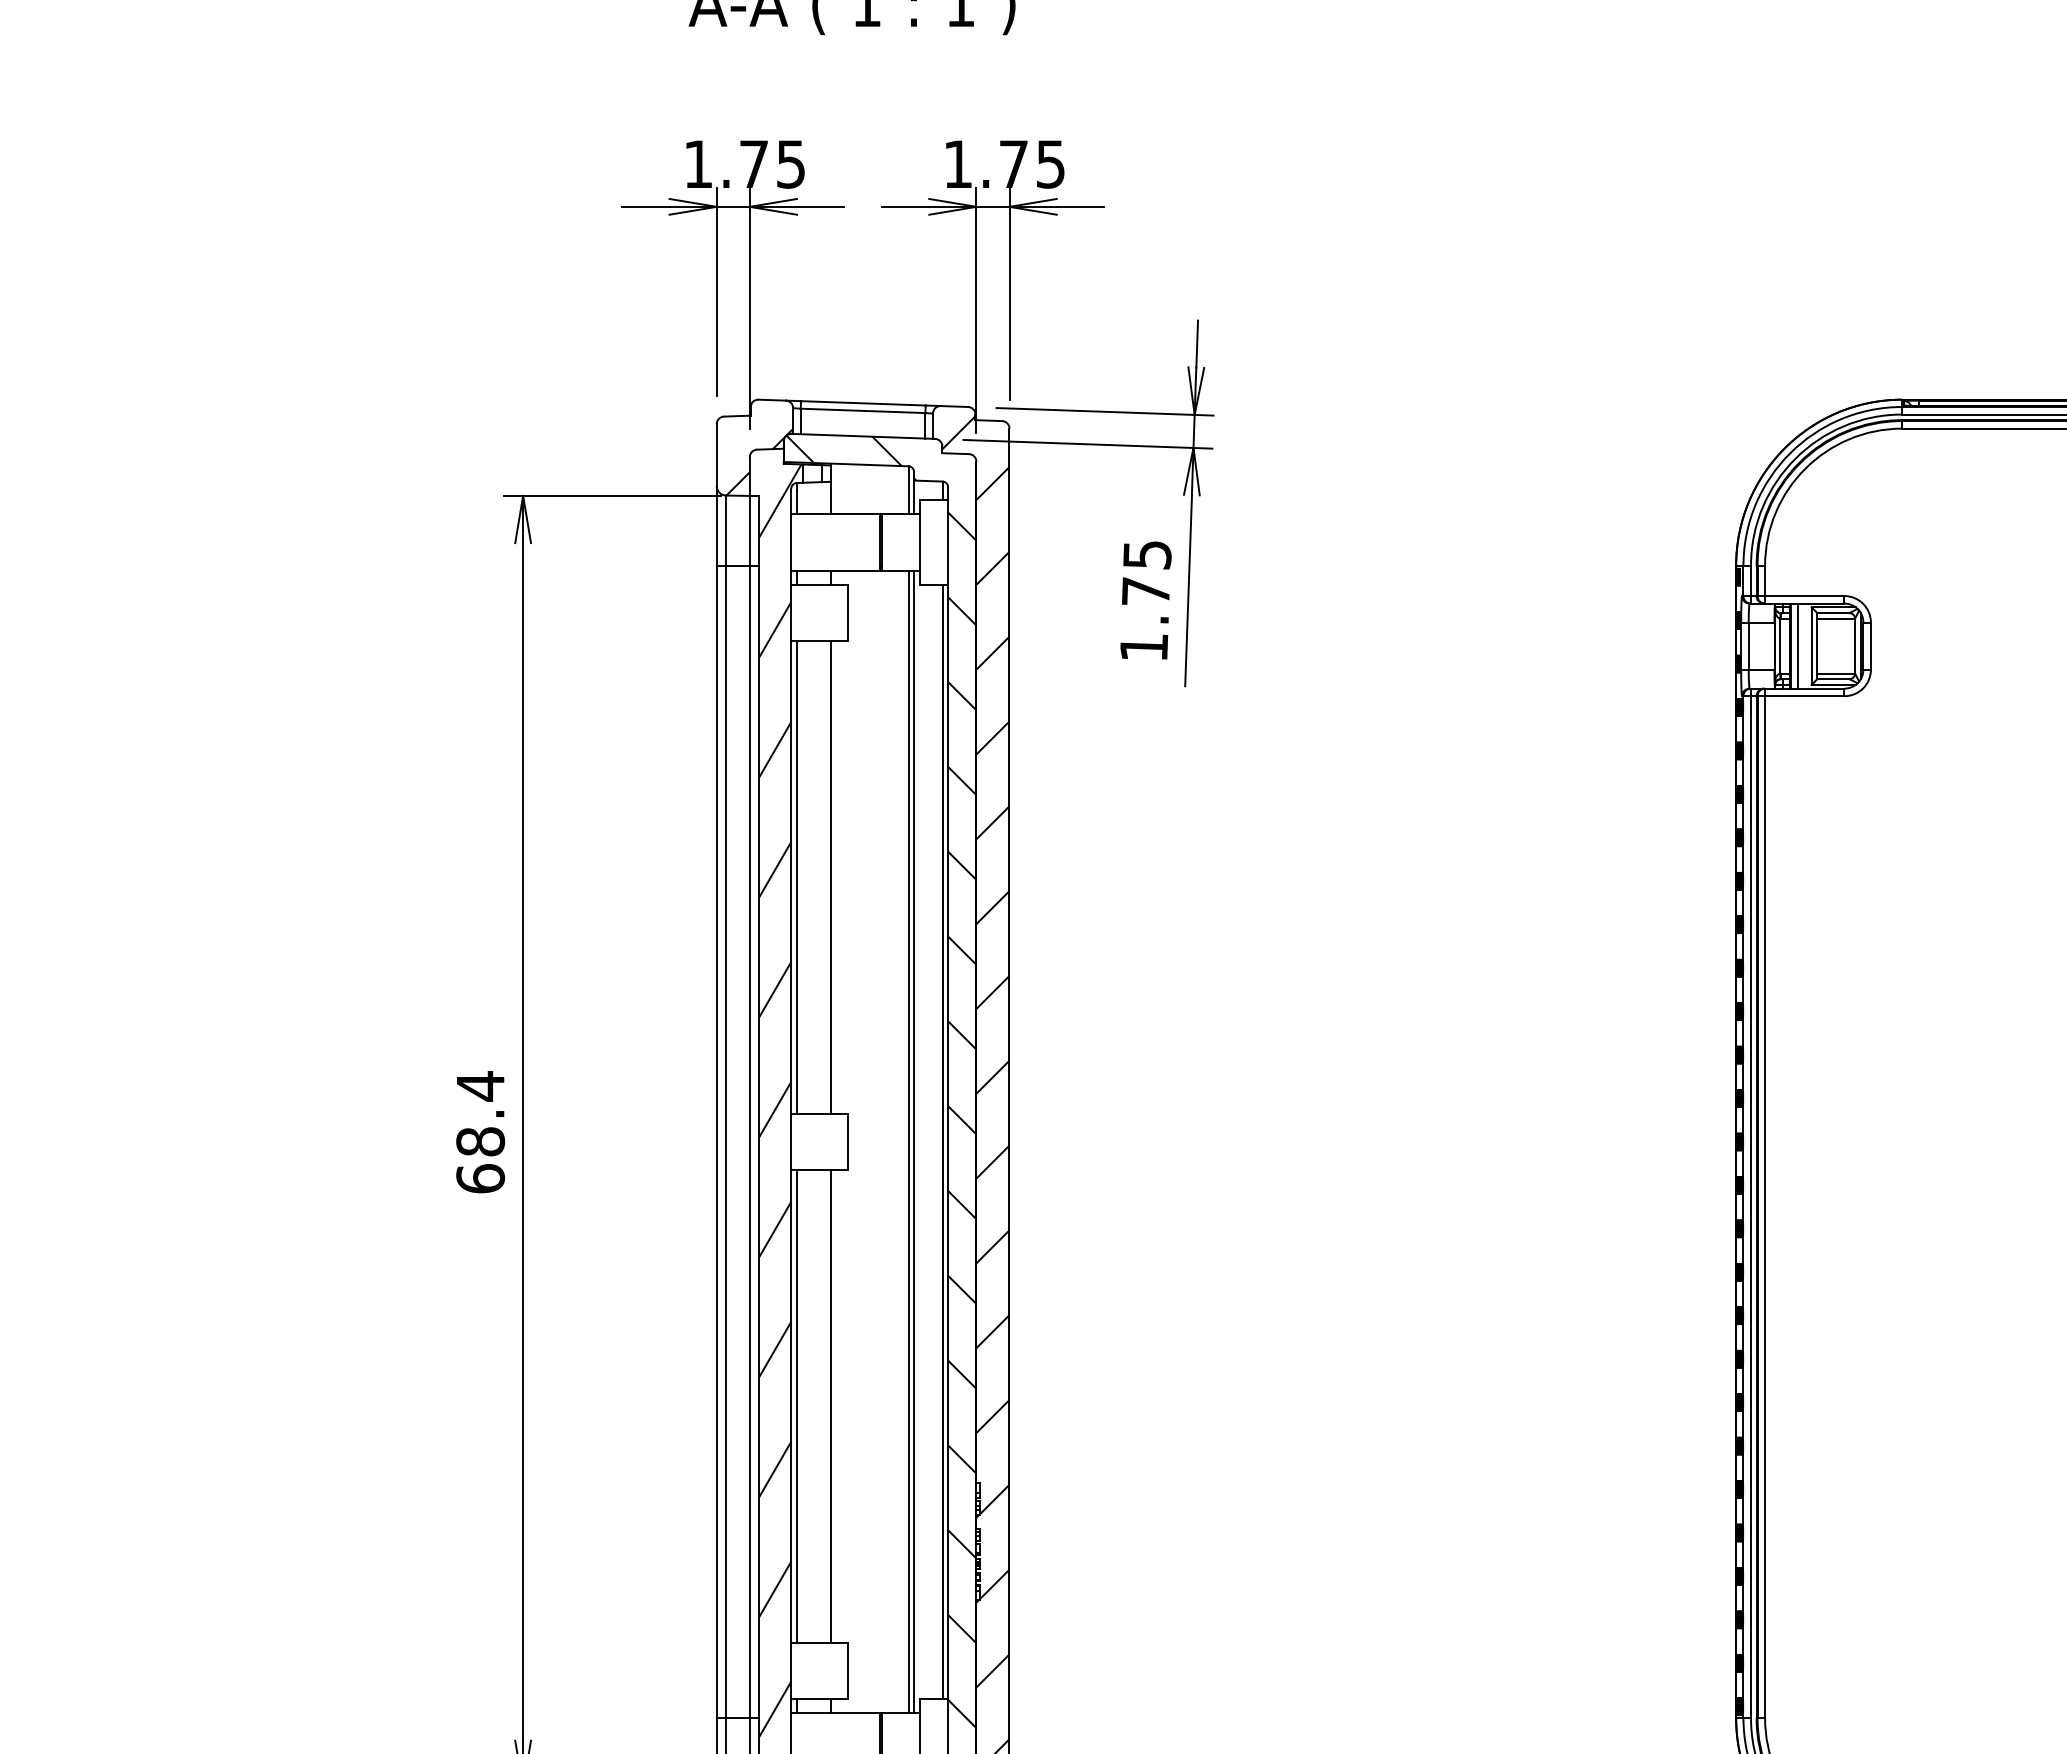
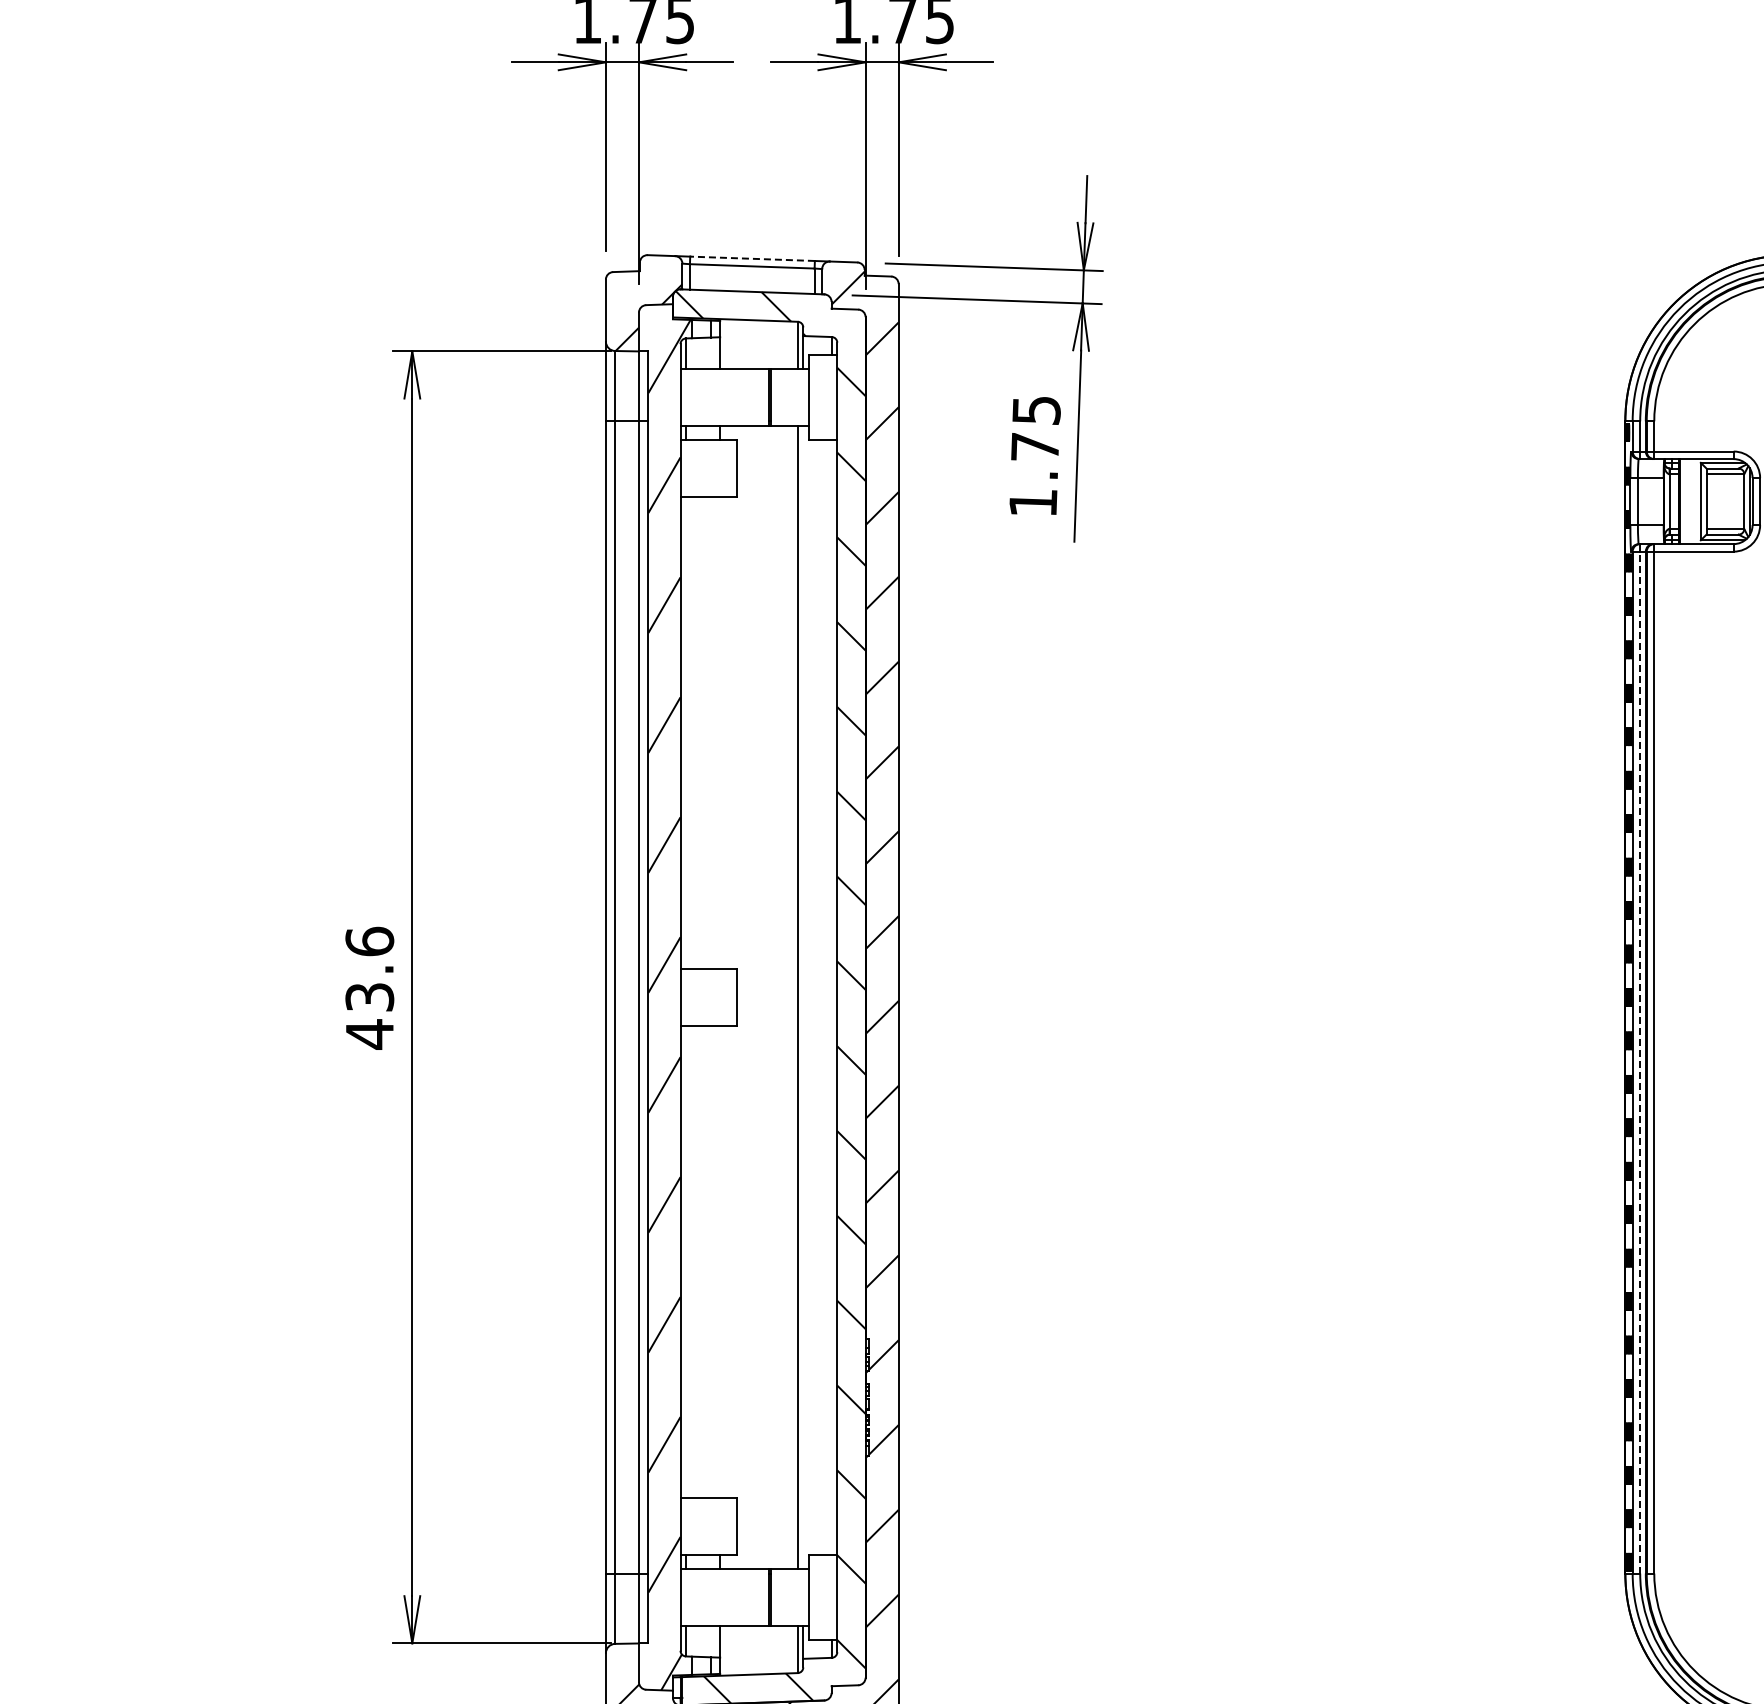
line: (862, 403) -> (751, 258), solid -> dashed
line: (1798, 645) -> (1687, 500), removed
line: (796, 877) -> (685, 732), removed
line: (830, 877) -> (719, 732), removed
text: (480, 1132) -> (369, 987), 68.4 -> 43.6
line: (914, 1141) -> (803, 996), removed
line: (942, 1141) -> (831, 996), removed
line: (1751, 1207) -> (1640, 1062), solid -> dashed
line: (796, 1406) -> (685, 1261), removed
line: (830, 1406) -> (719, 1261), removed

